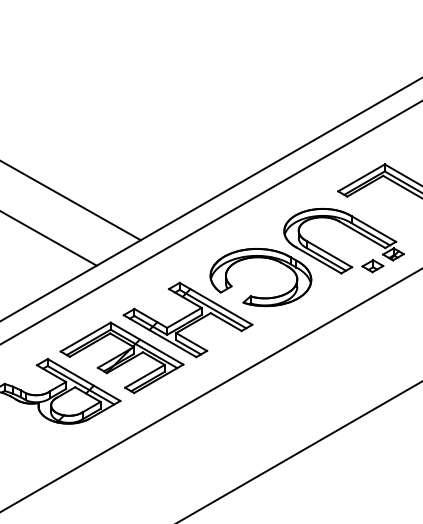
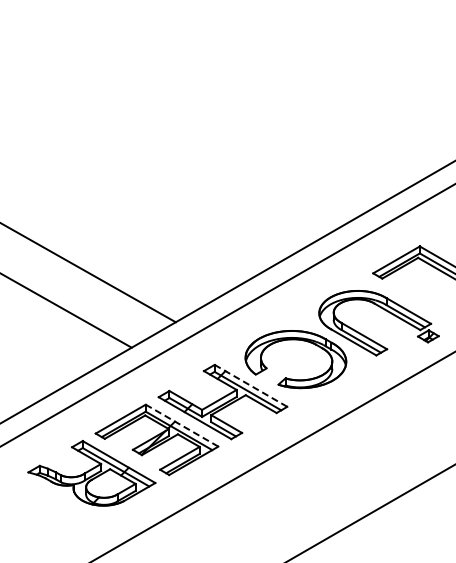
part: (372, 266) -> (407, 348), removed
line: (216, 303) -> (251, 385), solid -> dashed
line: (147, 343) -> (182, 425), solid -> dashed

